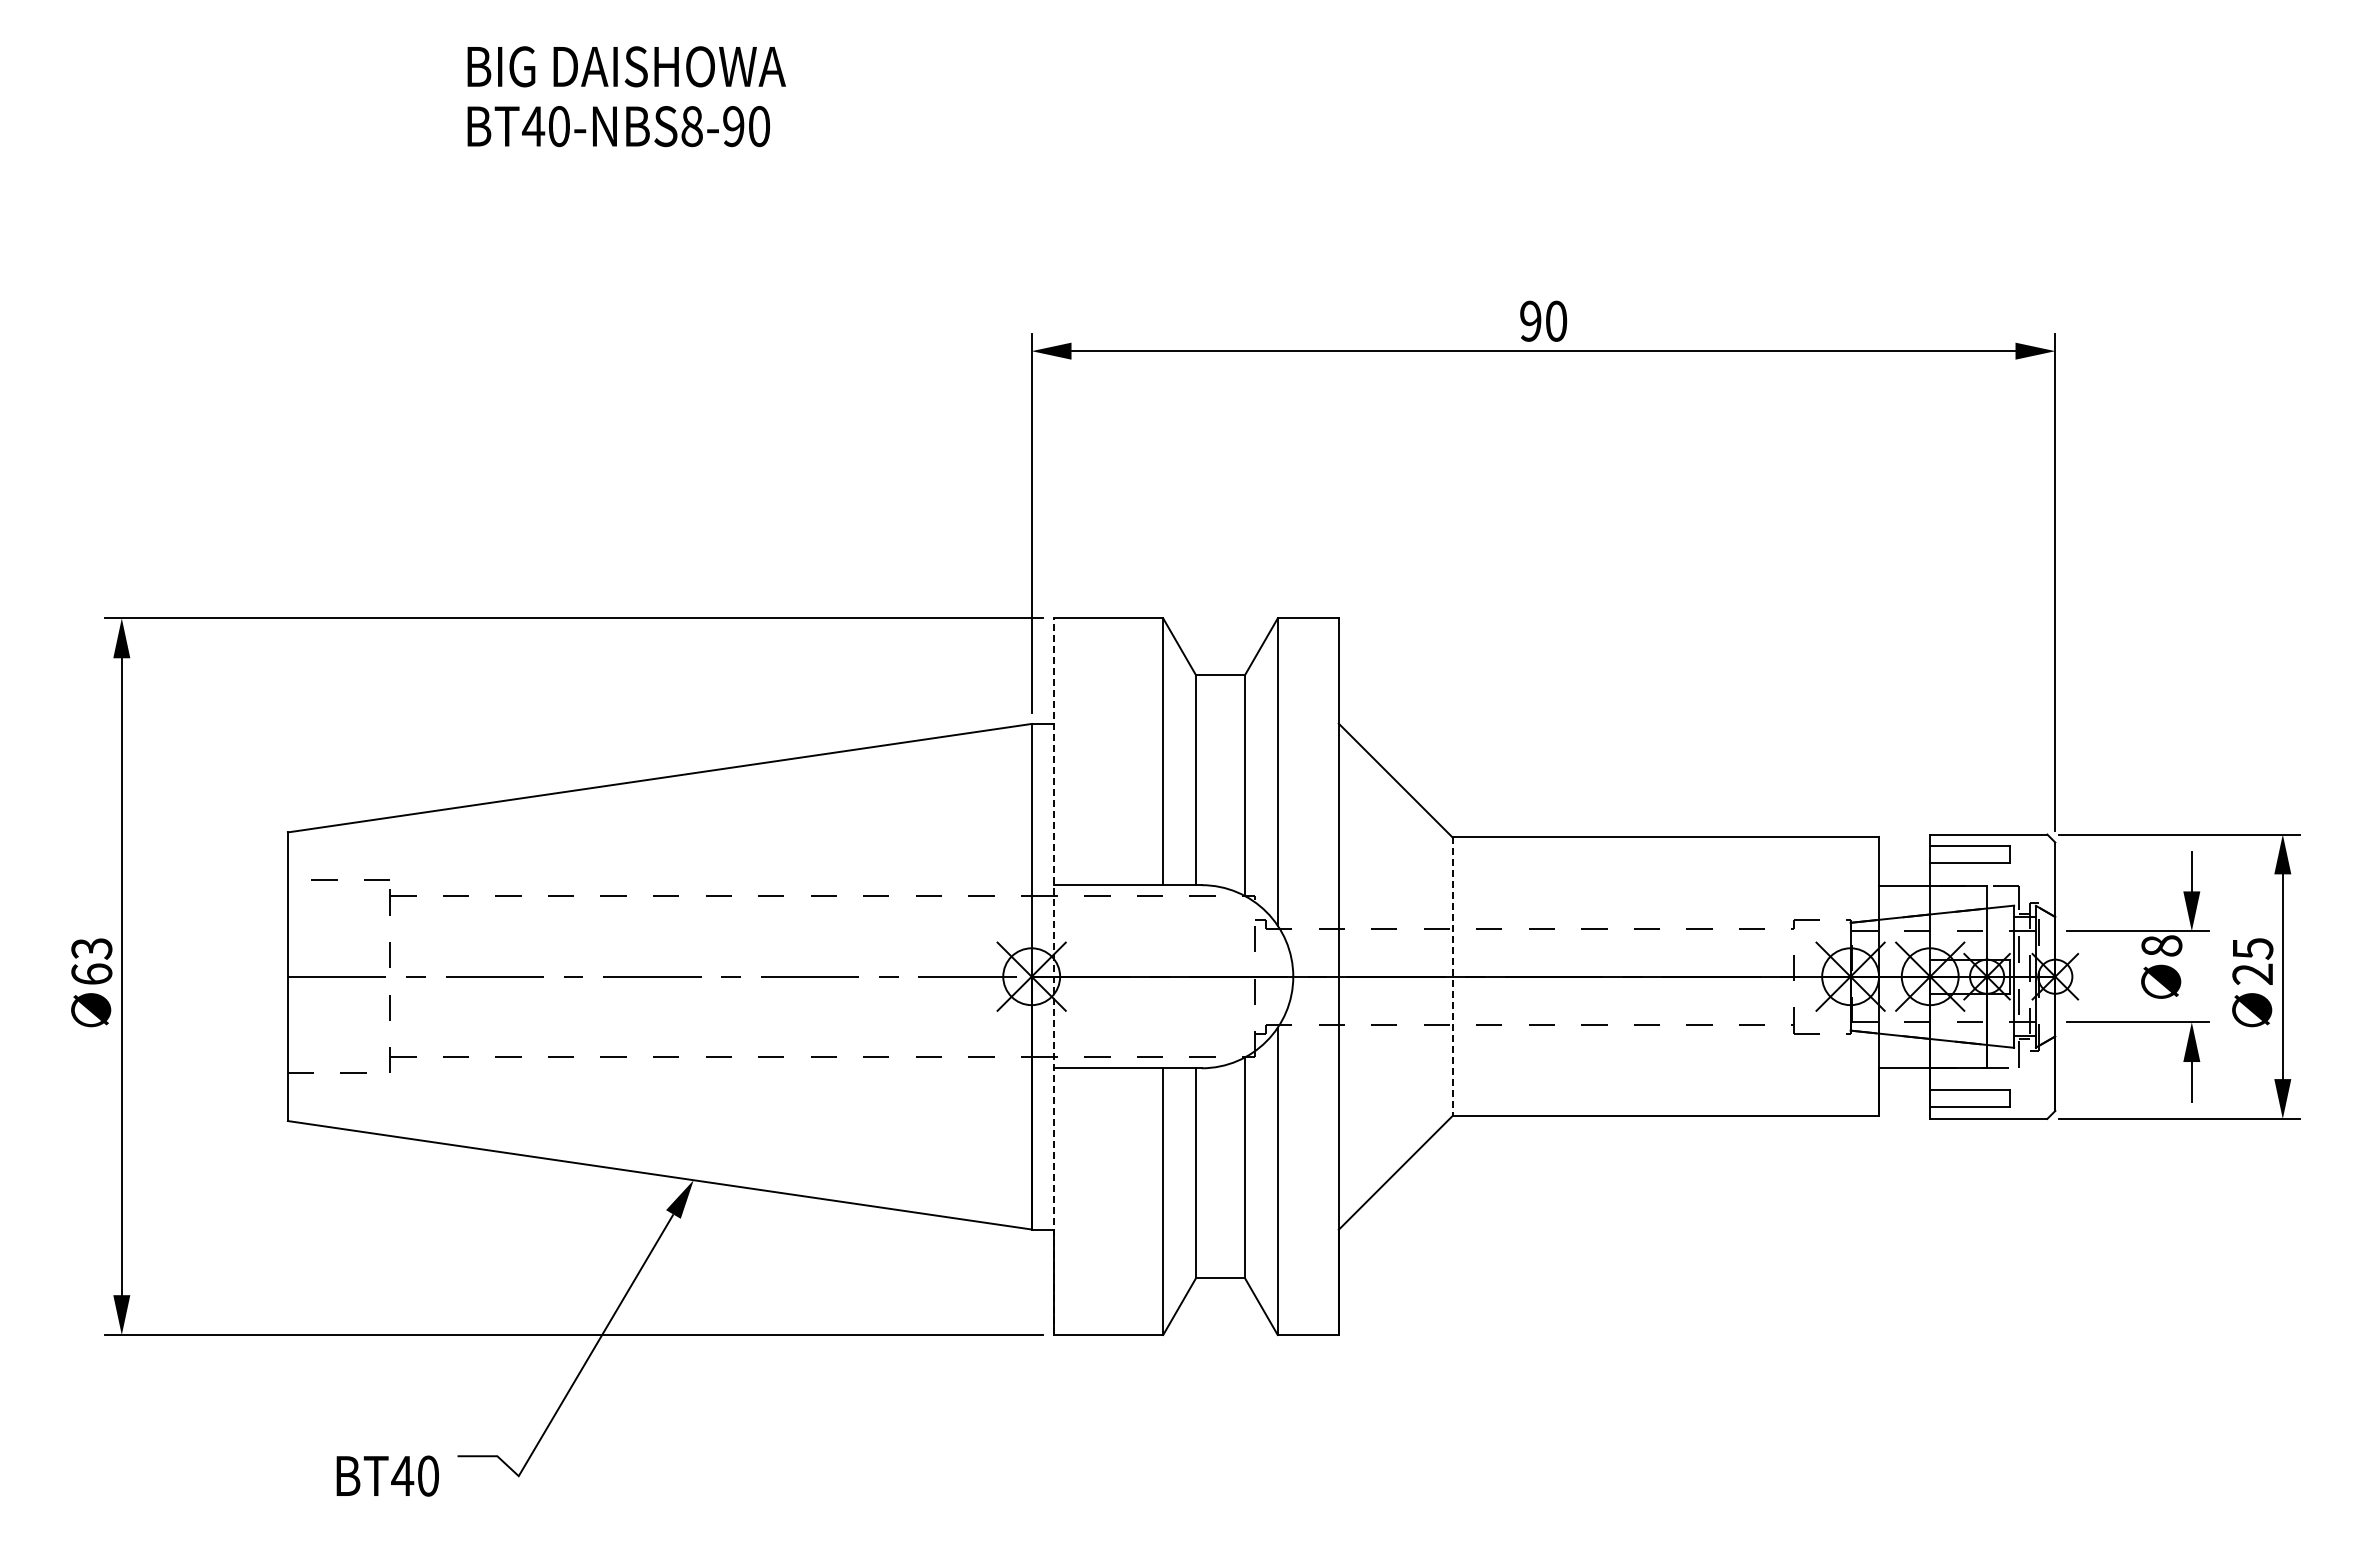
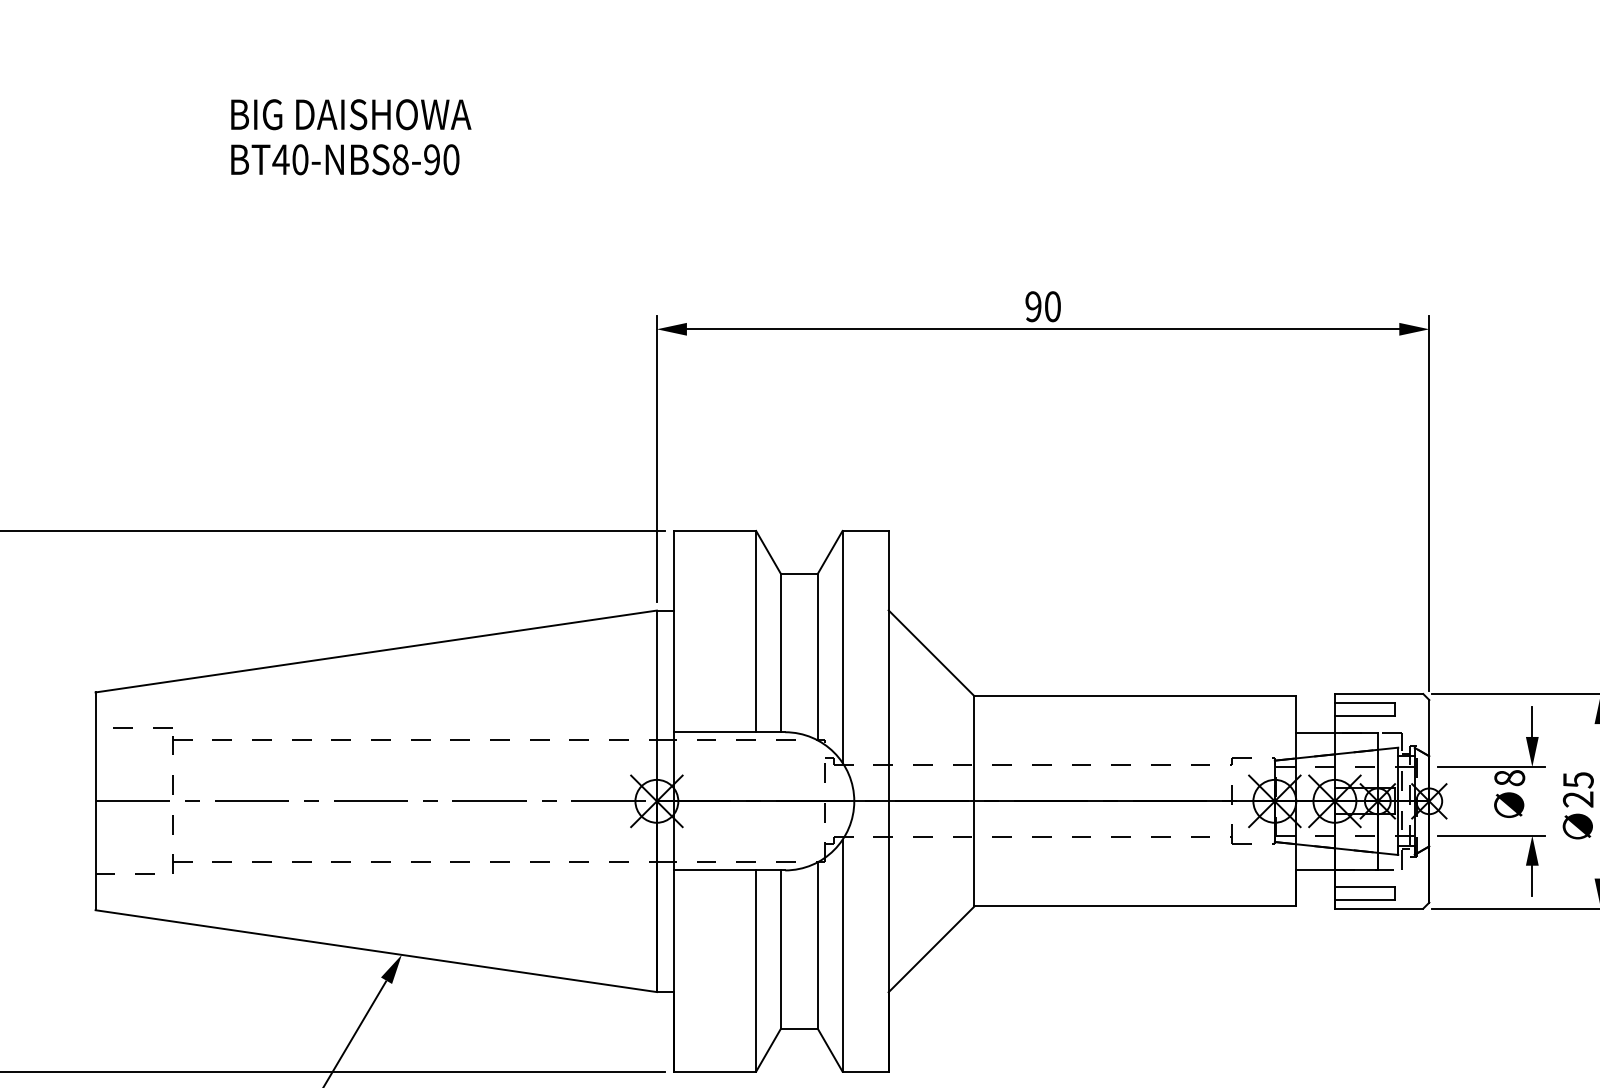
line: (1054, 976) -> (674, 801), dashed -> solid
line: (1452, 977) -> (974, 801), dashed -> solid

